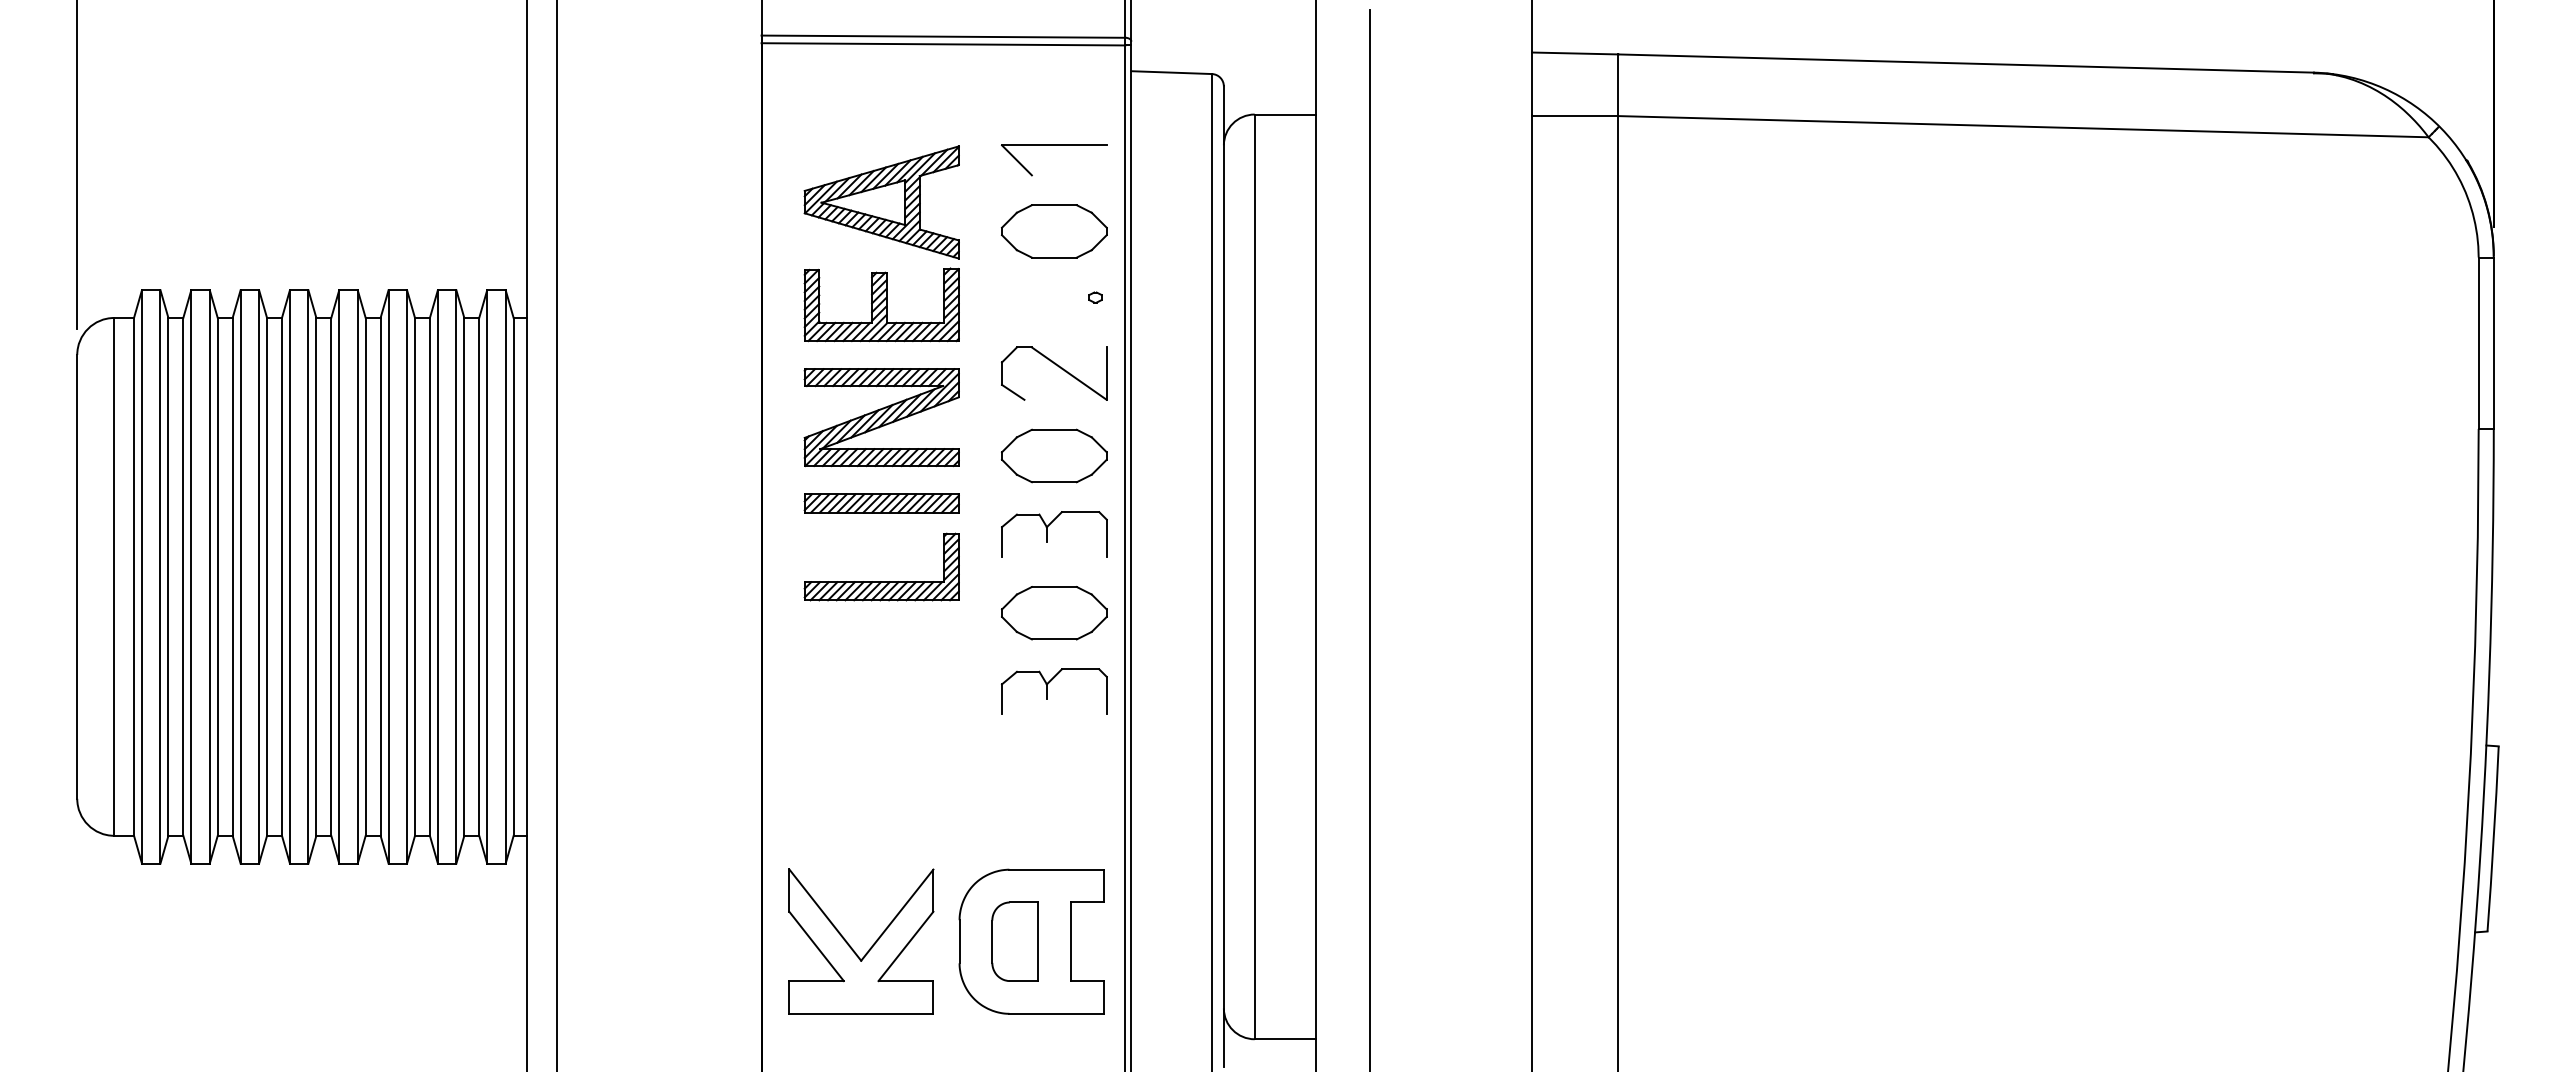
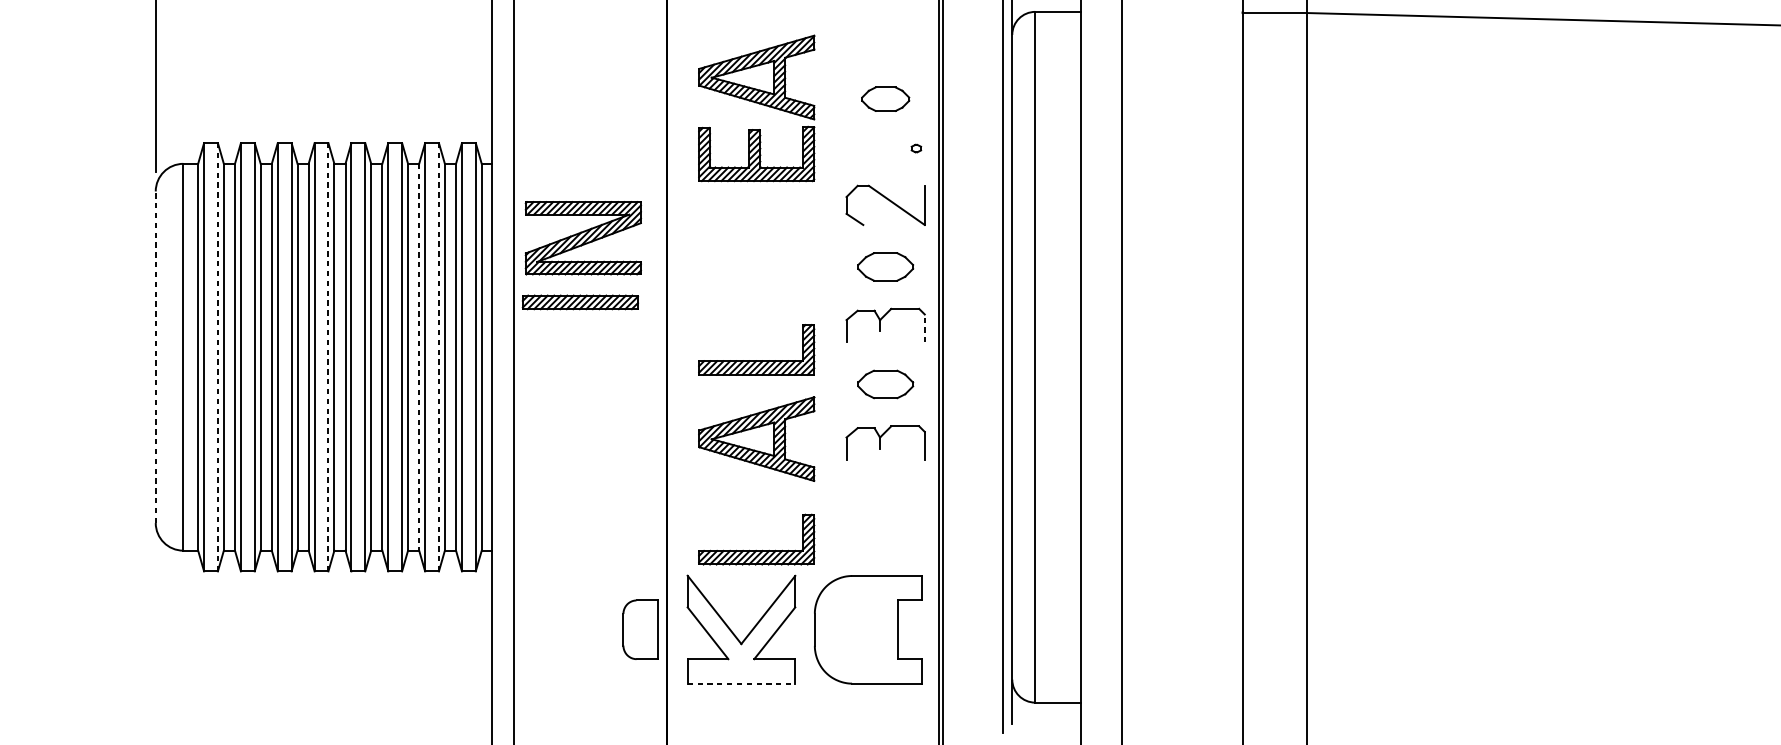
part: (1054, 145) -> (885, 35), removed
part: (1054, 231) -> (885, 99), size x0.6
part: (881, 417) -> (583, 238), moved
part: (1054, 455) -> (885, 266), size x0.7
part: (881, 503) -> (580, 302), moved
line: (1106, 538) -> (924, 328), solid -> dashed
line: (77, 576) -> (155, 356), solid -> dashed
line: (160, 576) -> (217, 356), solid -> dashed
line: (308, 576) -> (328, 356), solid -> dashed
line: (429, 576) -> (418, 356), solid -> dashed
line: (456, 576) -> (439, 356), solid -> dashed
part: (1054, 613) -> (885, 384), size x0.7
part: (881, 686) -> (756, 439), added
part: (881, 835) -> (756, 550), added
part: (1014, 941) -> (639, 629), moved
line: (861, 1013) -> (741, 683), solid -> dashed

